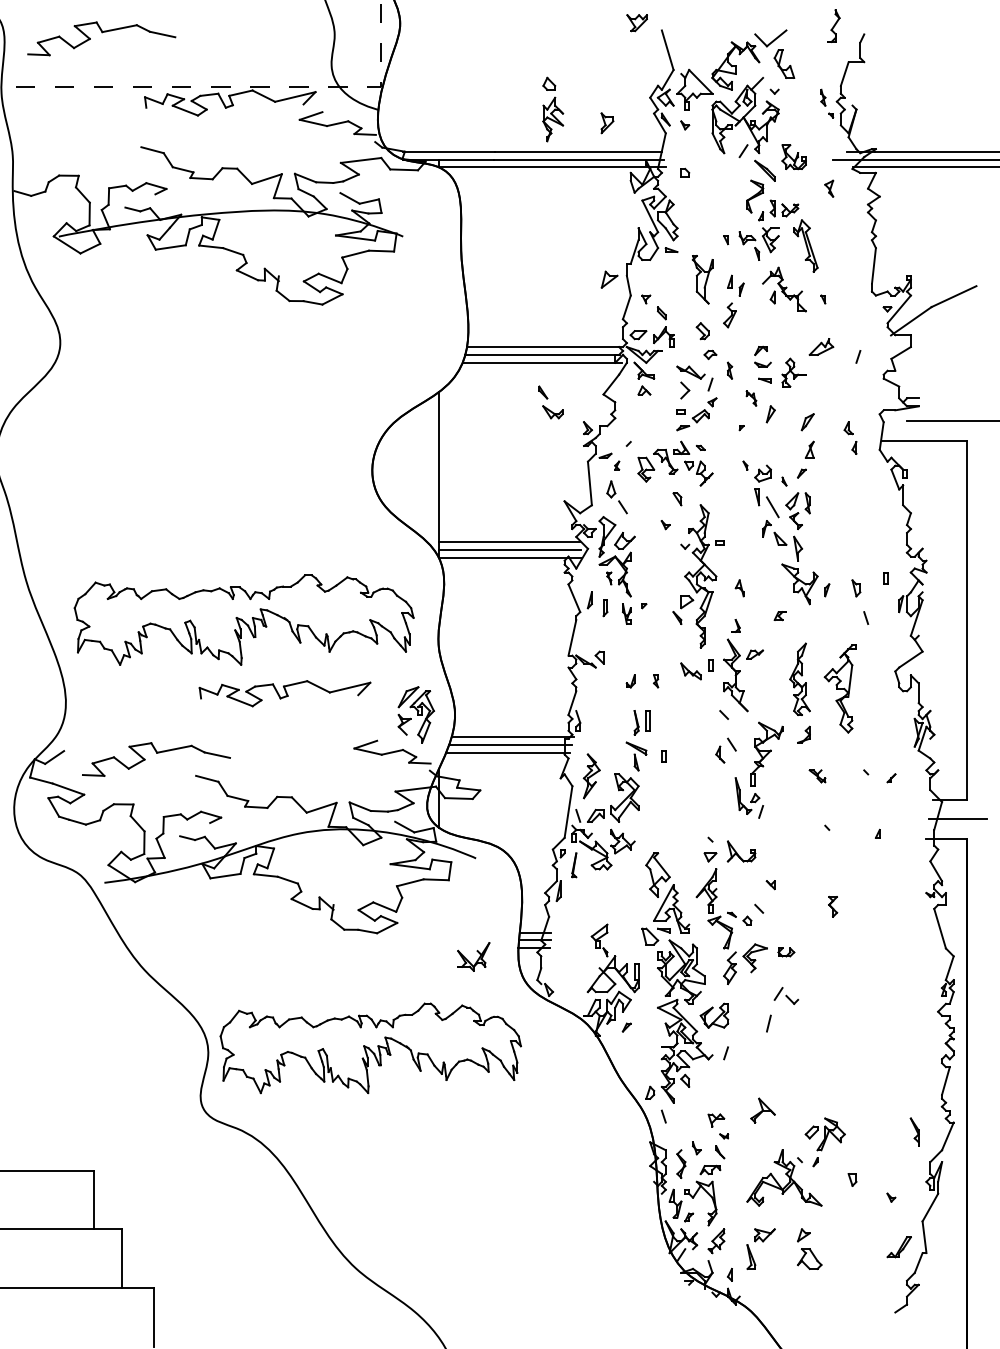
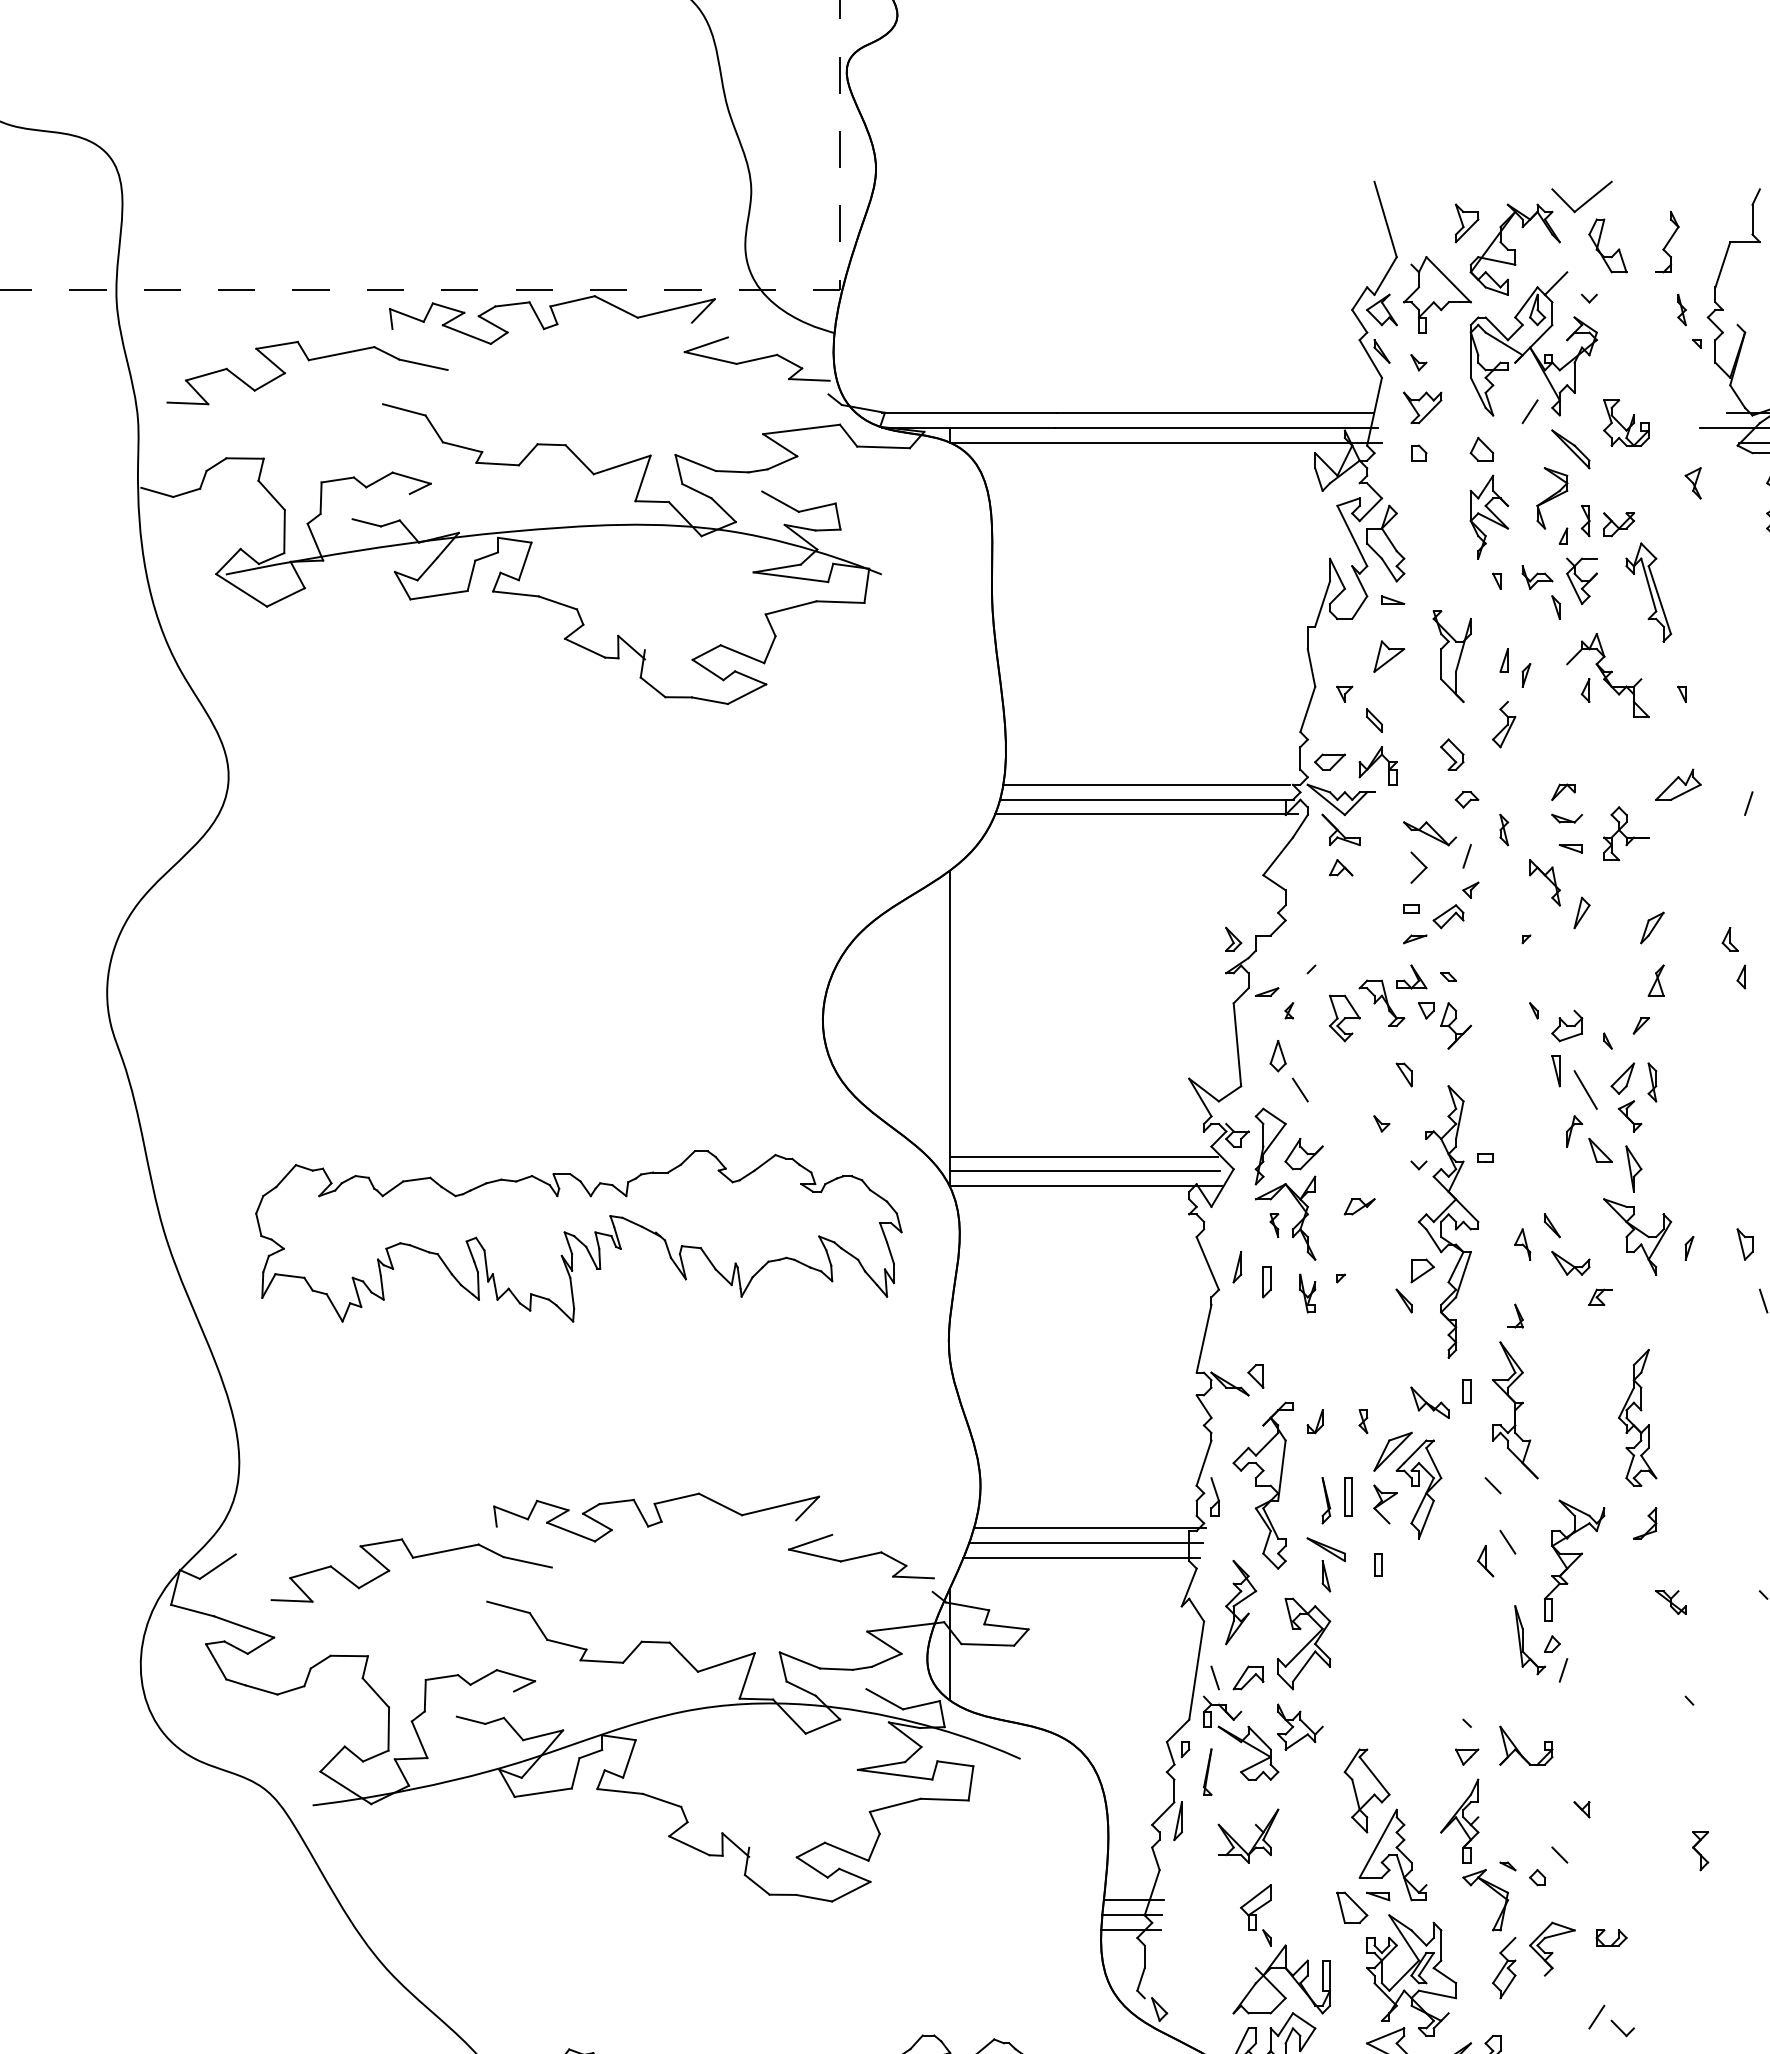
part: (636, 23) -> (1421, 408), moved
part: (833, 25) -> (1667, 240), moved
part: (101, 38) -> (307, 372), moved
part: (553, 109) -> (1489, 498), moved
part: (607, 123) -> (1467, 223), moved
part: (609, 279) -> (1388, 656), moved
part: (751, 398) -> (1545, 882), size x1.67
part: (550, 402) -> (1566, 1244), moved
part: (243, 619) -> (577, 1235), moved
part: (755, 654) -> (1360, 1206), moved
part: (839, 688) -> (1261, 1484), moved
part: (284, 693) -> (655, 1517), moved
part: (415, 714) -> (1406, 1484), moved
part: (473, 956) -> (1248, 1835), moved

